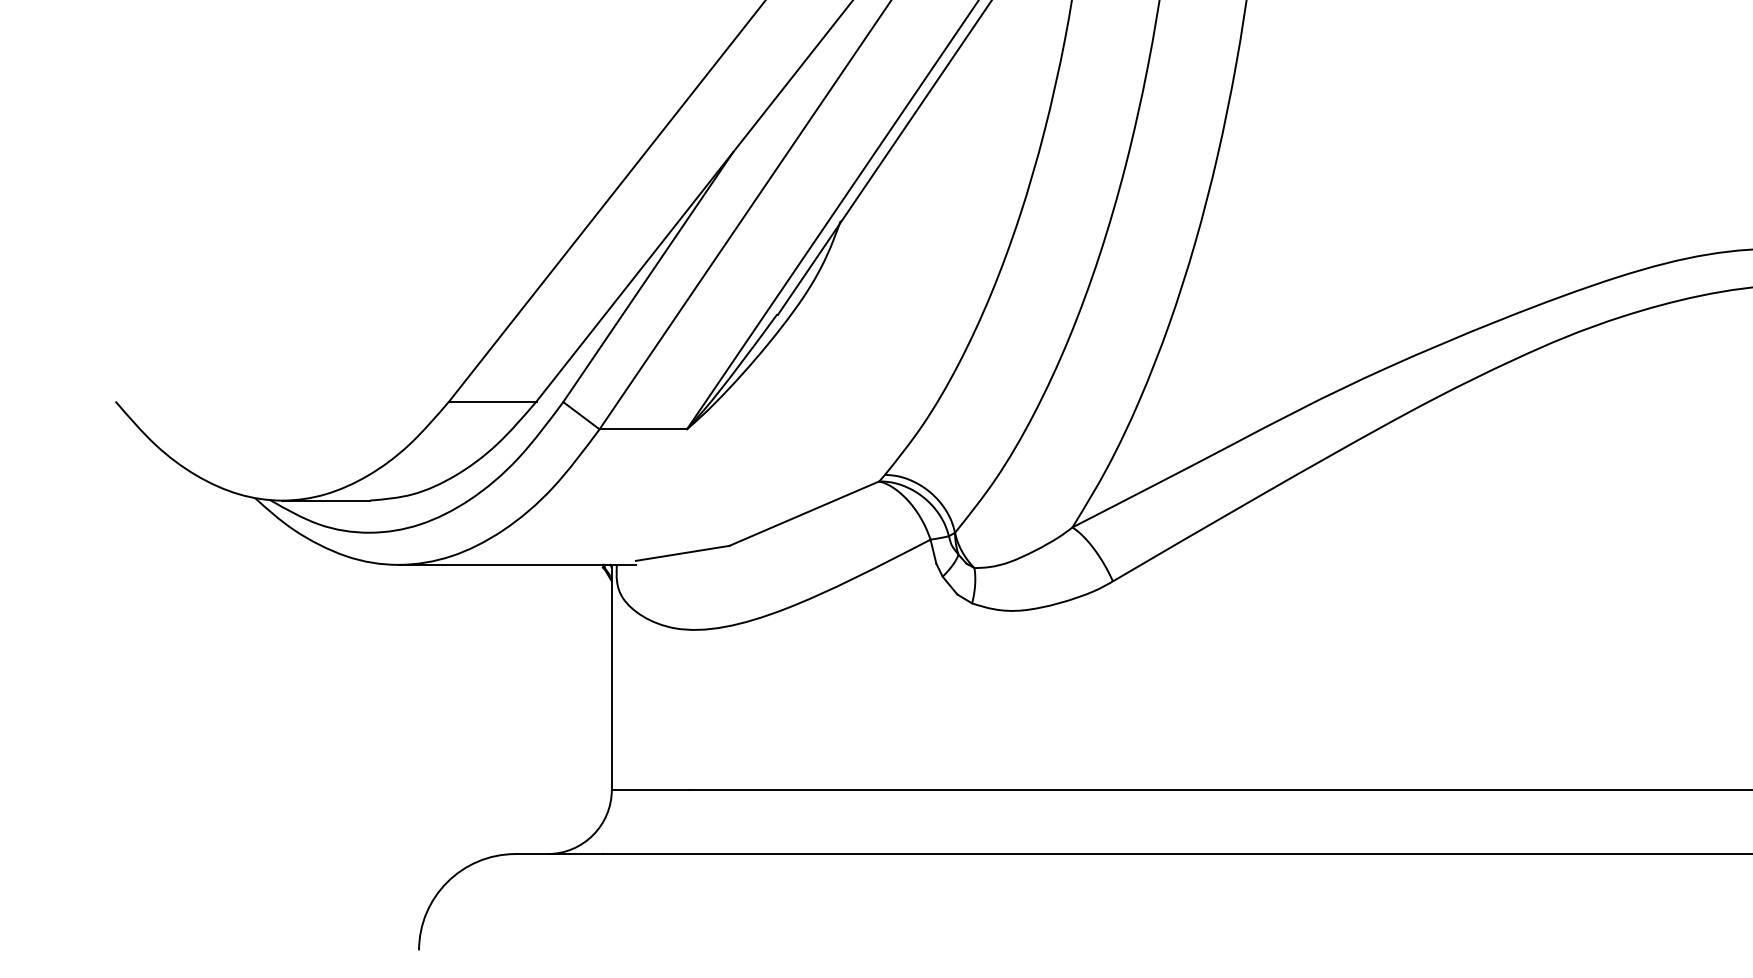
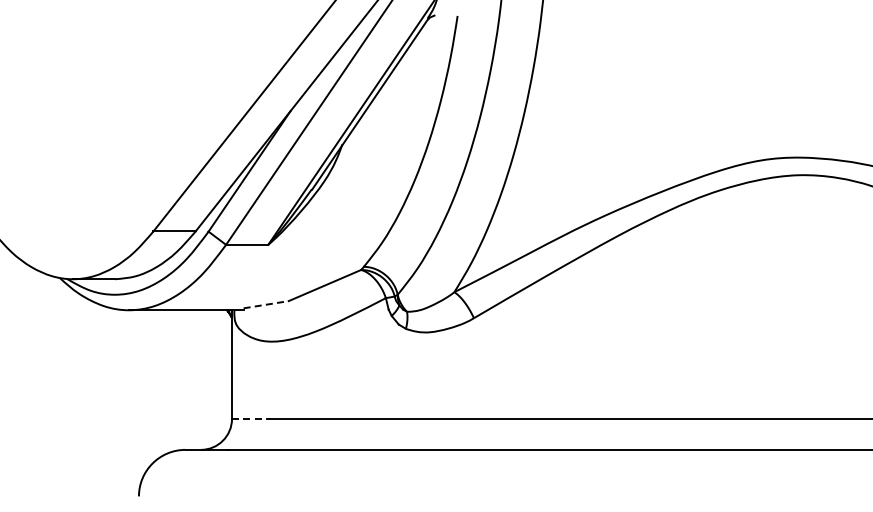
line: (683, 552) -> (266, 304), solid -> dashed
line: (650, 789) -> (250, 418), solid -> dashed

